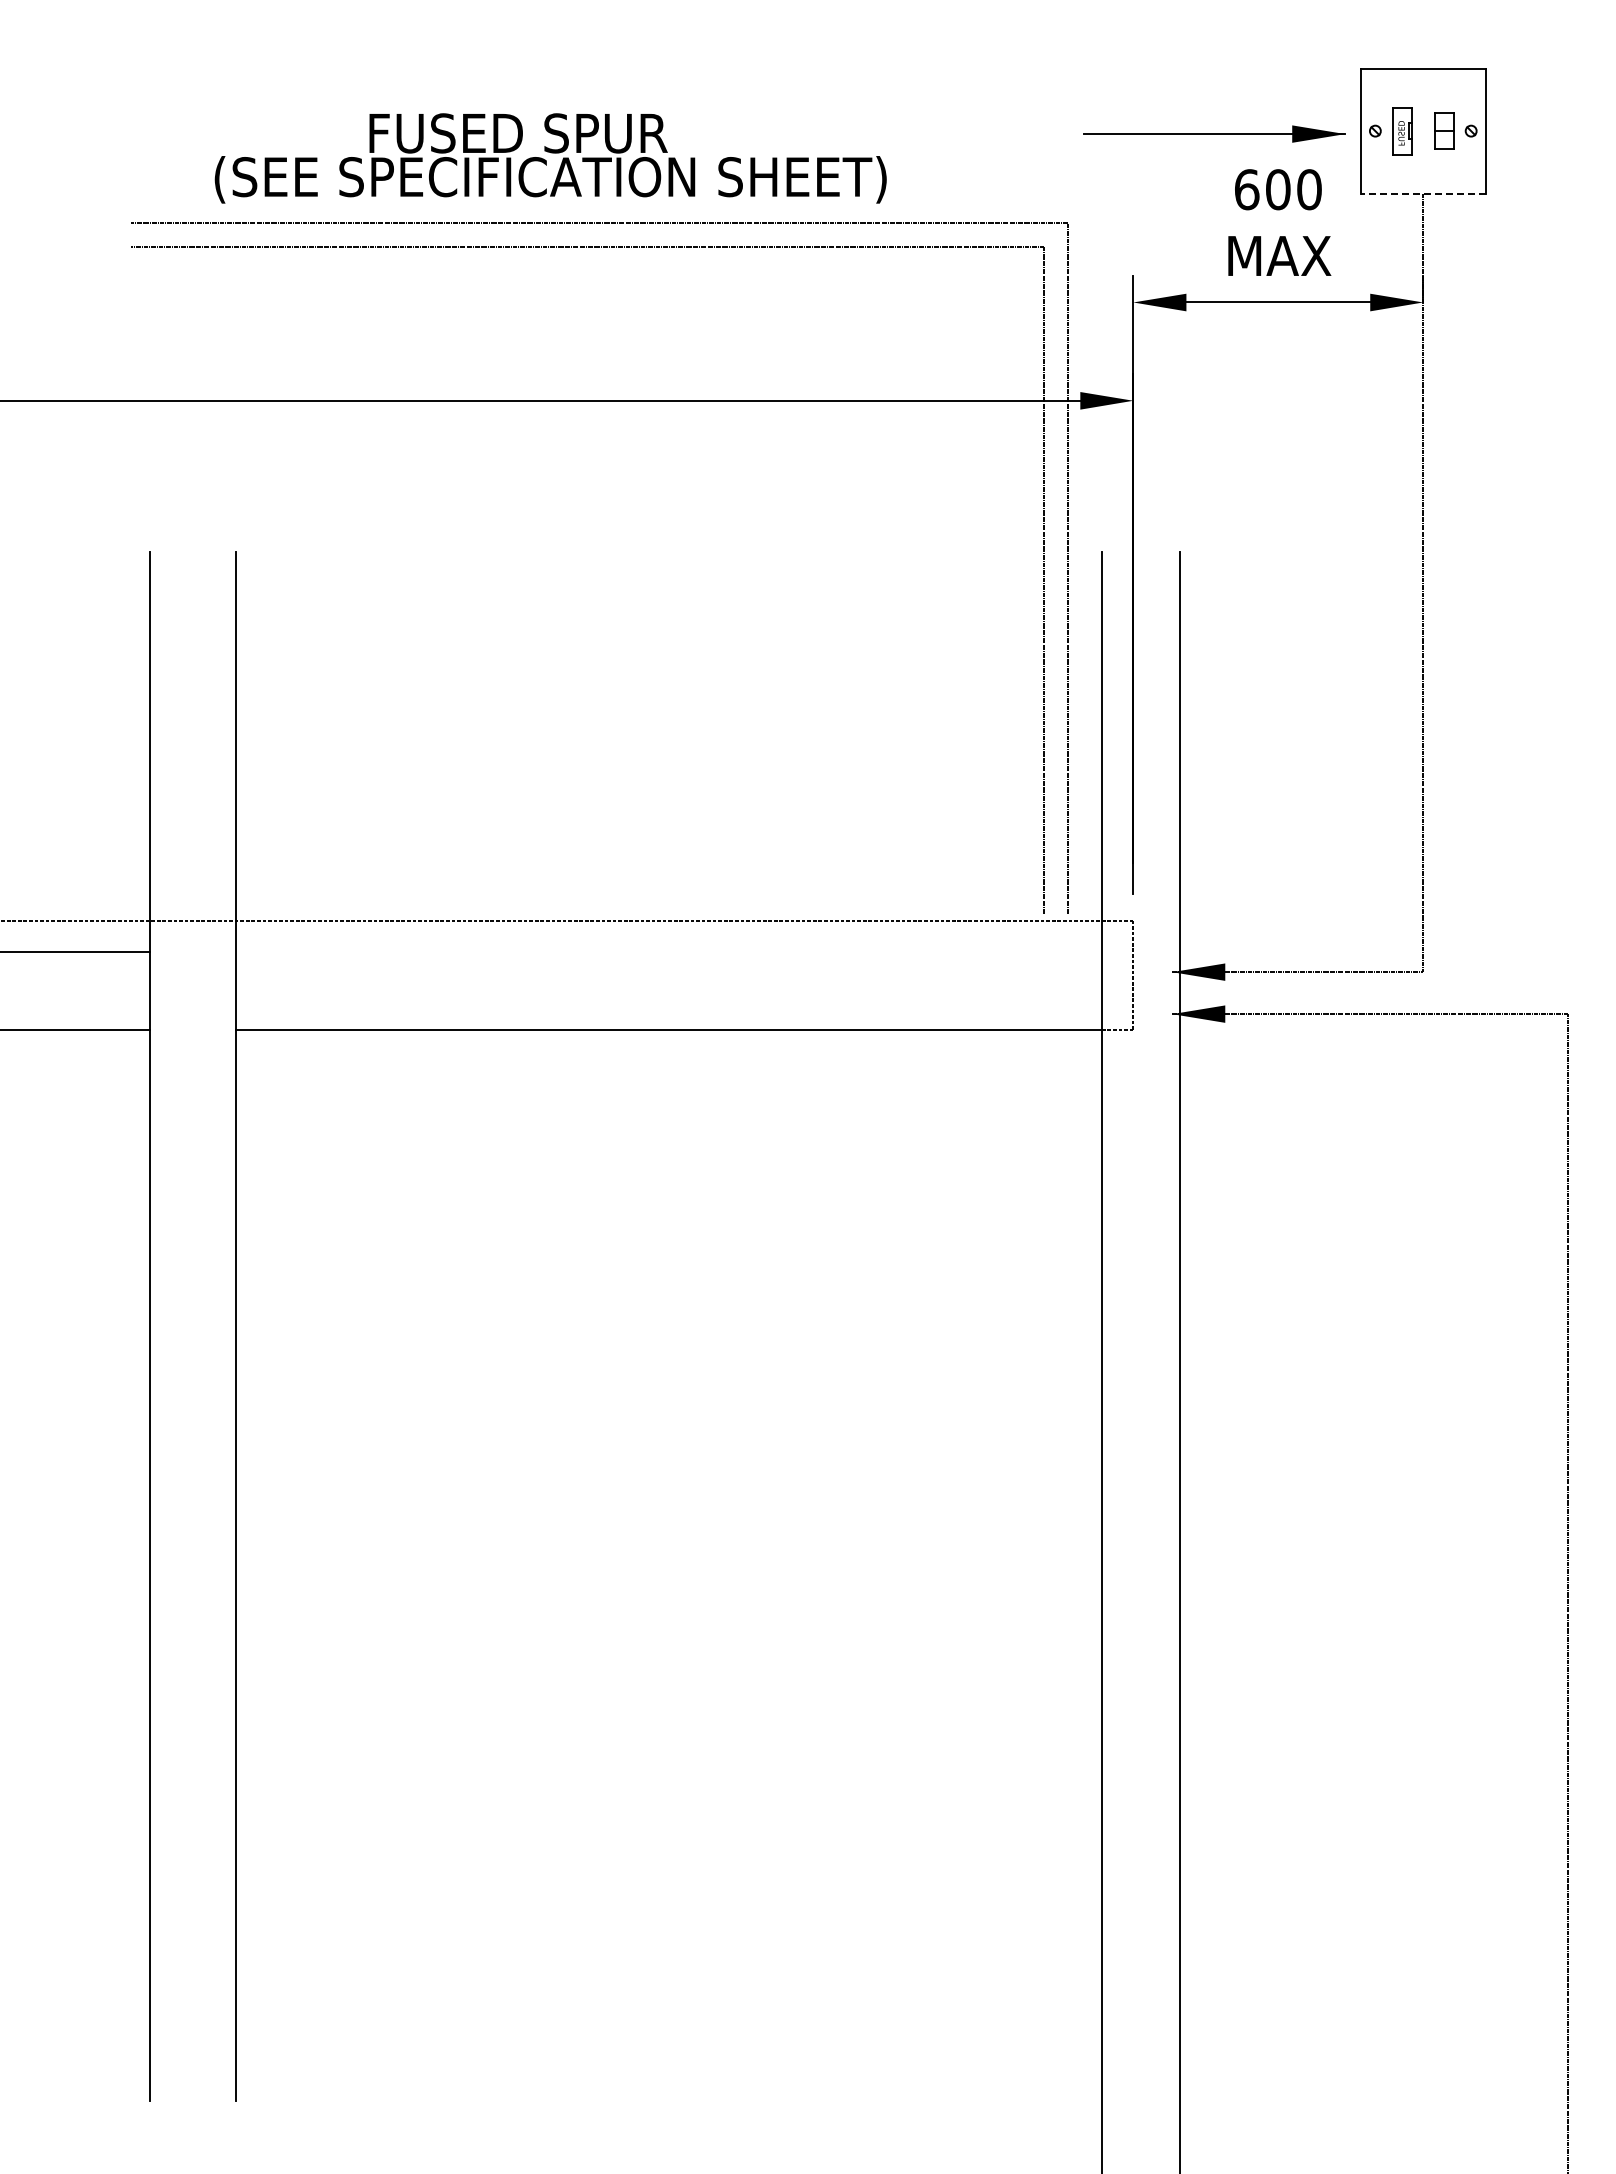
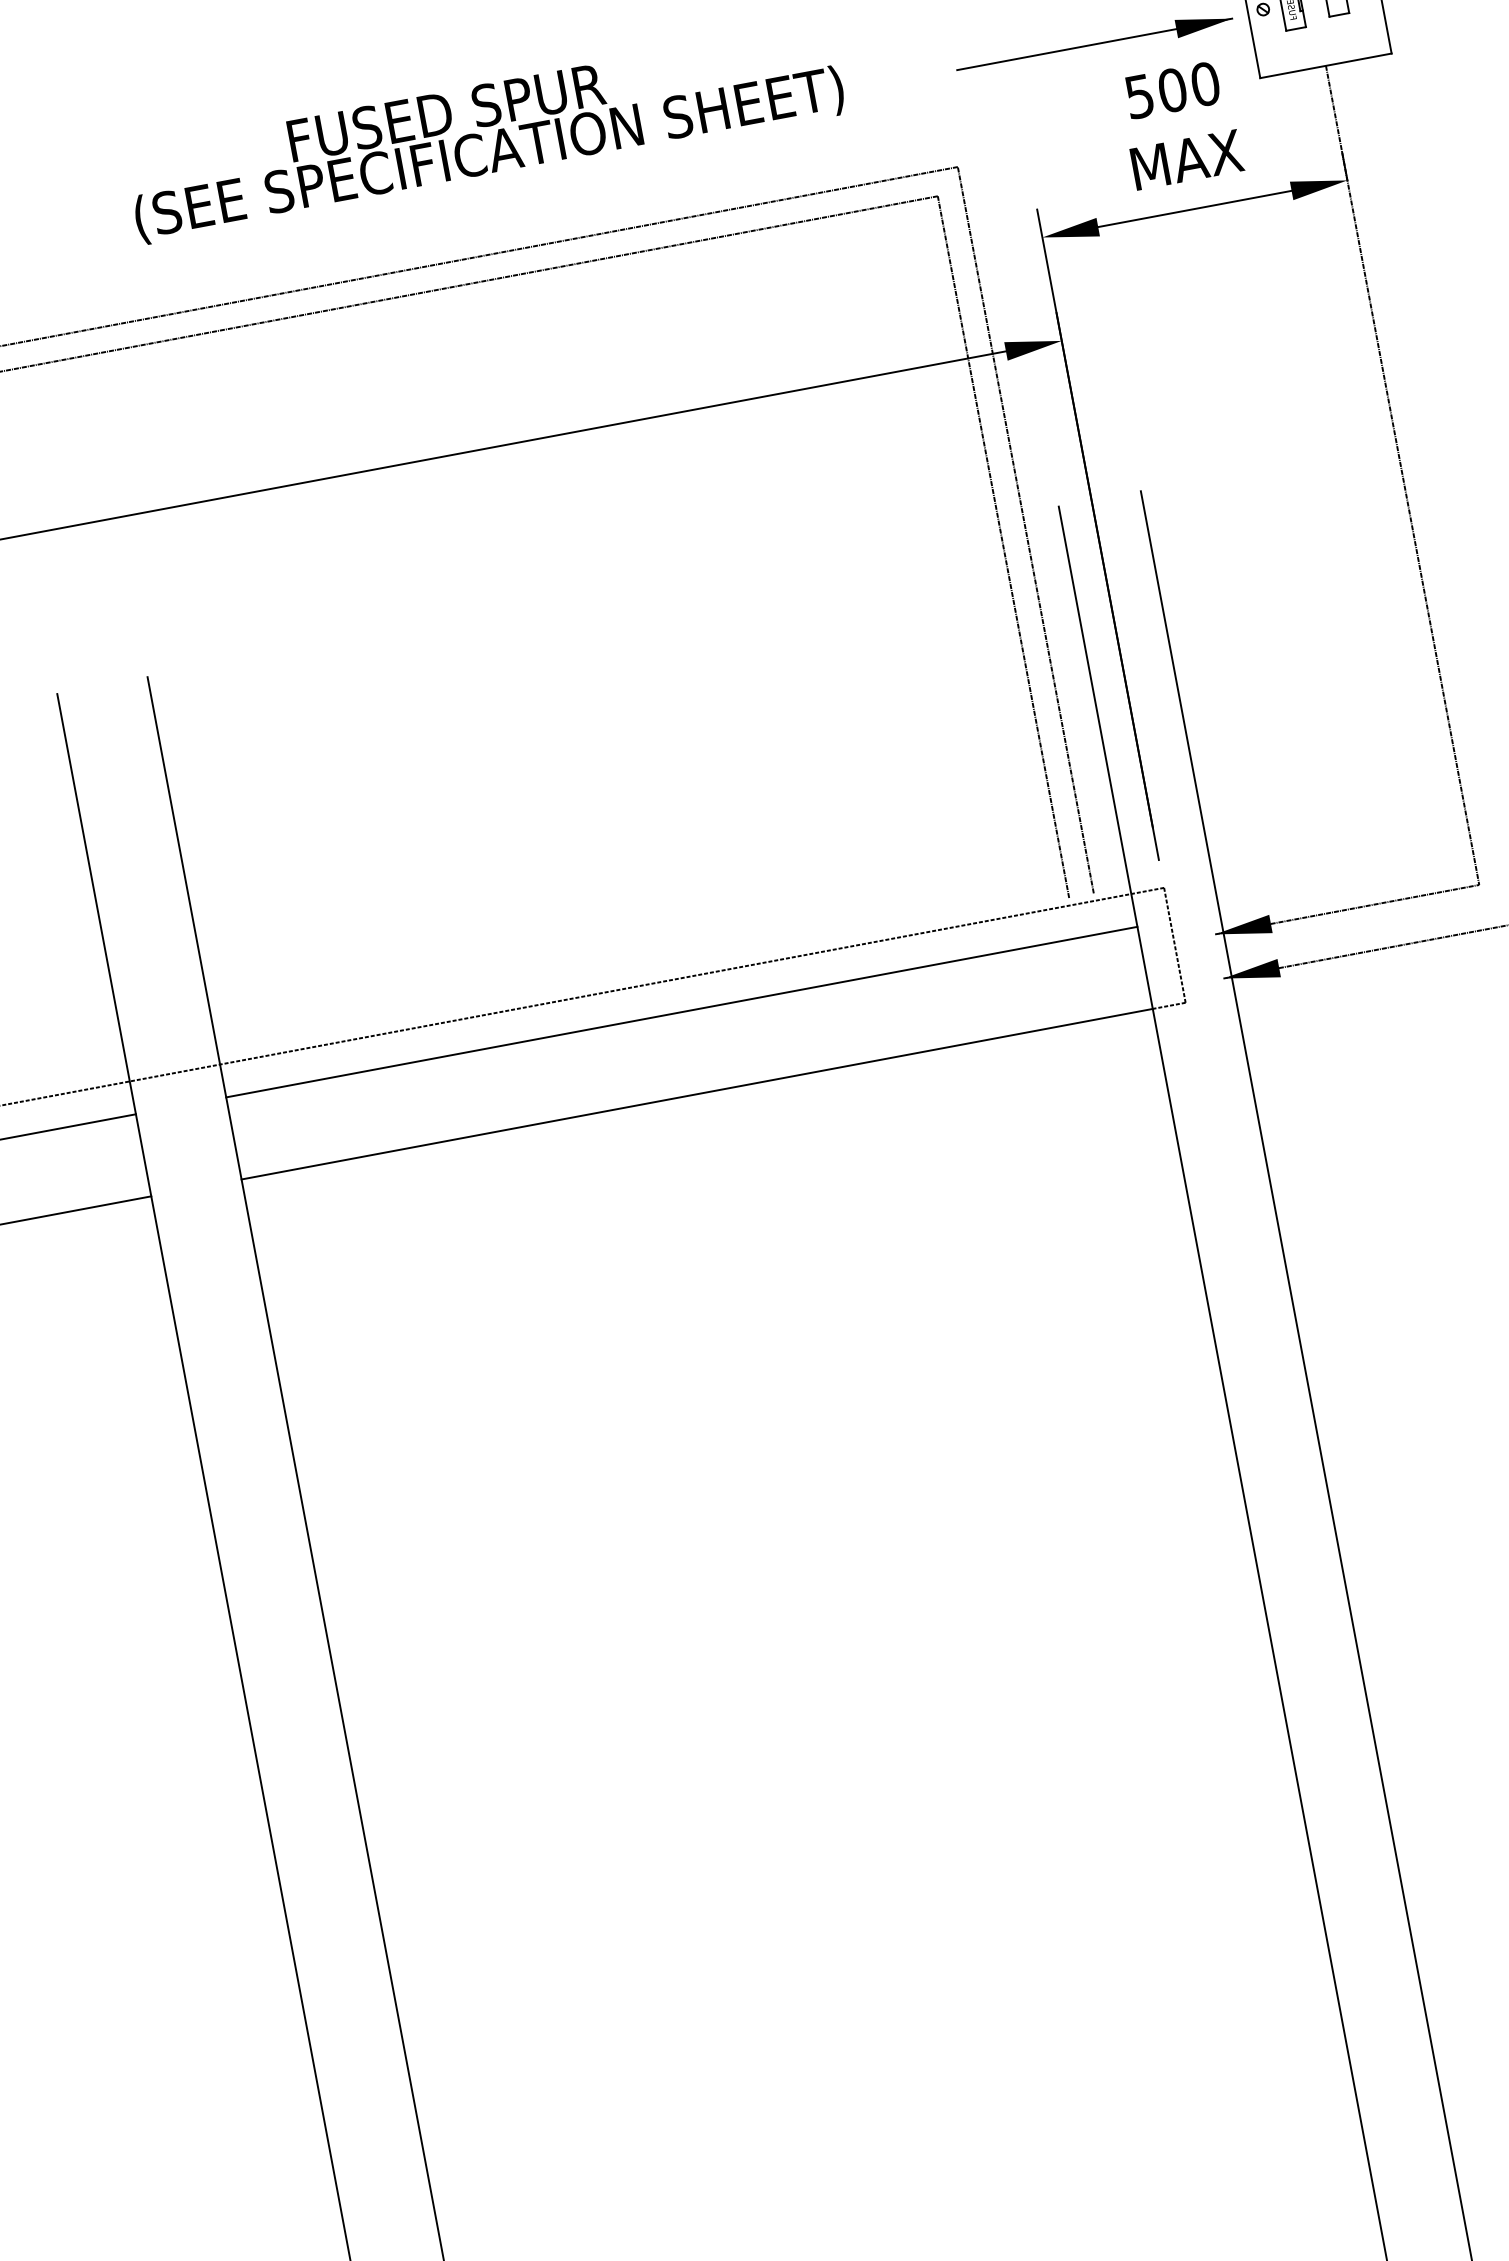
text: (550, 158) -> (485, 132), moved
text: (1247, 189) -> (1140, 96), 600 -> 500
line: (1422, 193) -> (1325, 65), dashed -> solid
line: (669, 951) -> (682, 1011), added

